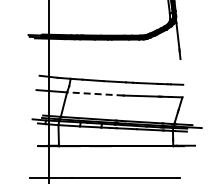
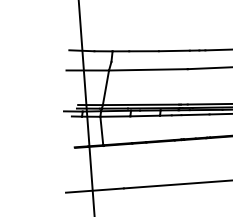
line: (94, 93) -> (147, 69), dashed -> solid

